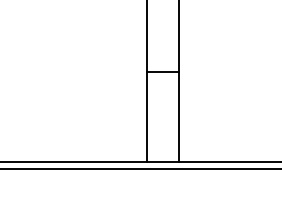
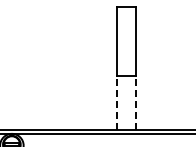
line: (146, 116) -> (116, 102), solid -> dashed
line: (179, 116) -> (136, 102), solid -> dashed

